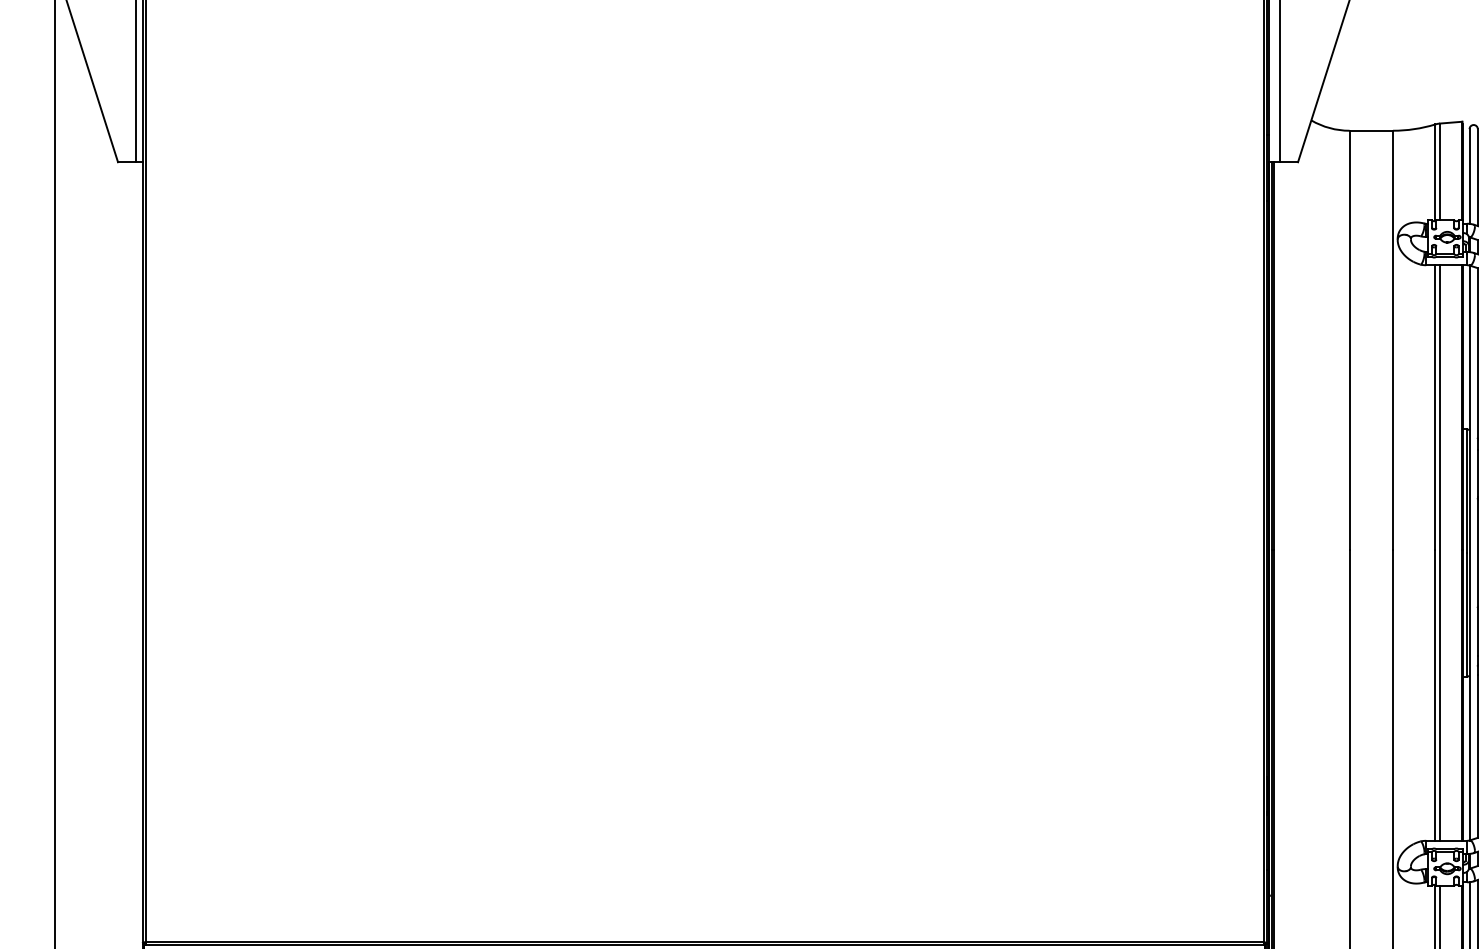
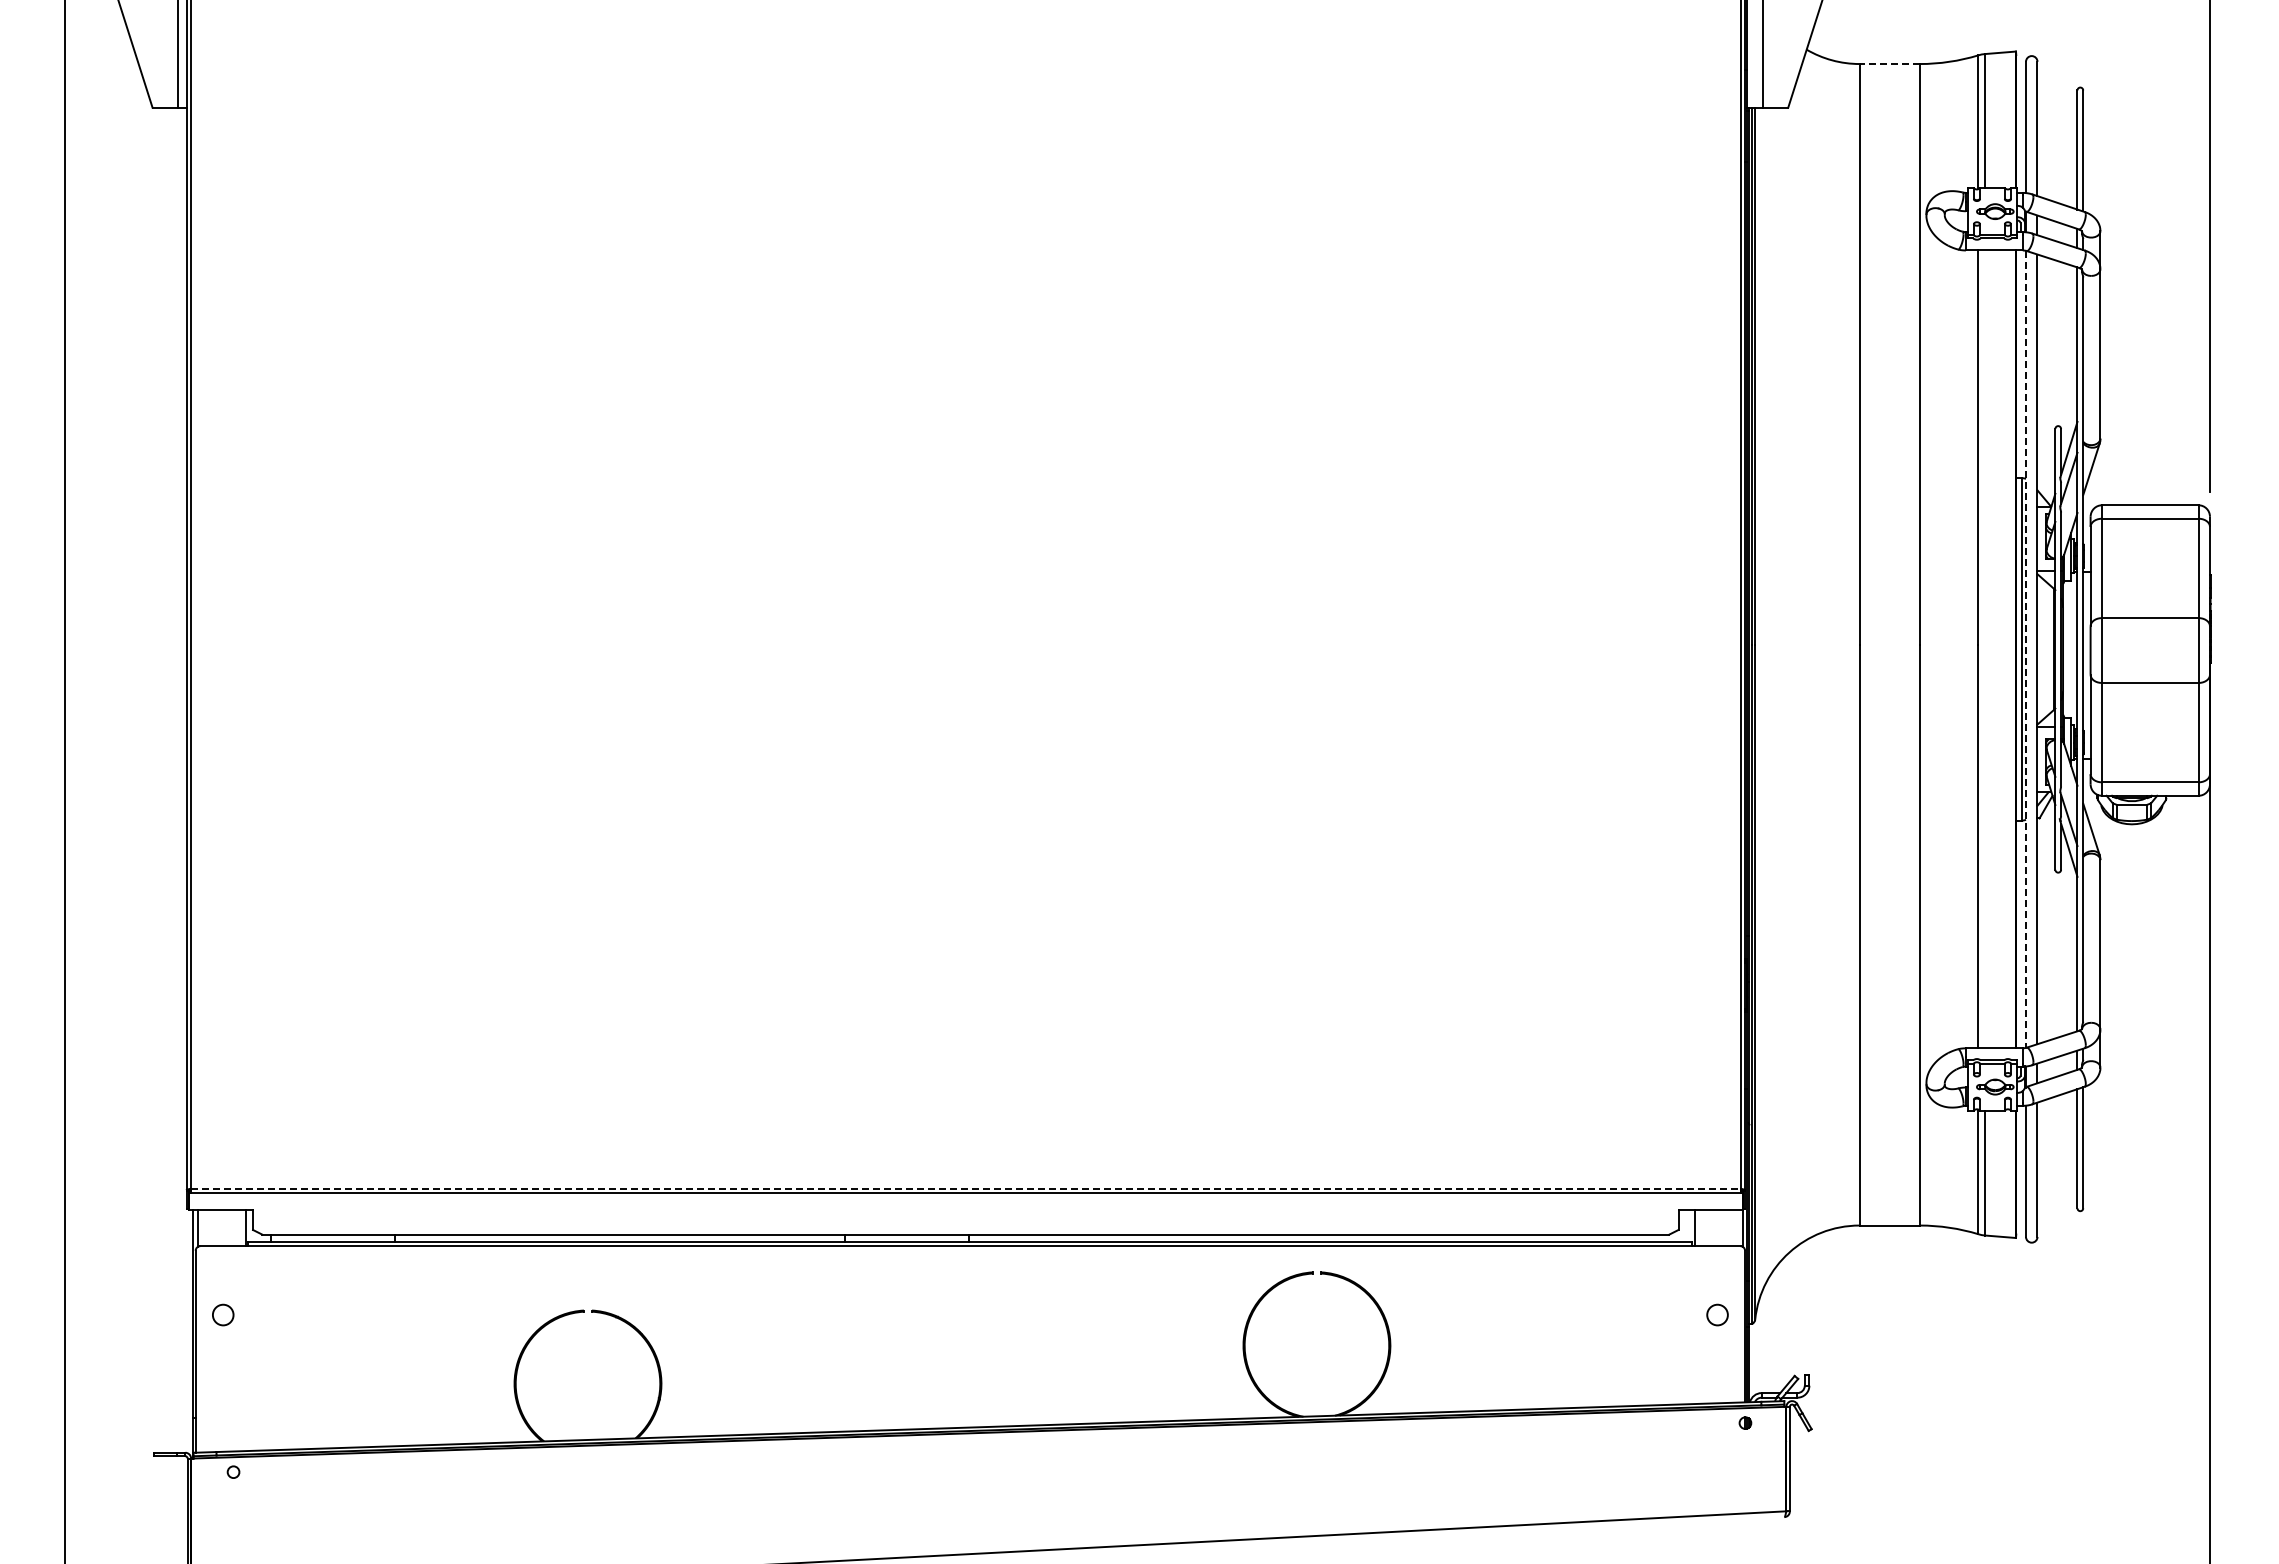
line: (1371, 131) -> (1889, 64), solid -> dashed
line: (1440, 553) -> (1985, 649), removed
line: (1469, 553) -> (2026, 649), solid -> dashed
line: (704, 941) -> (965, 1188), solid -> dashed

